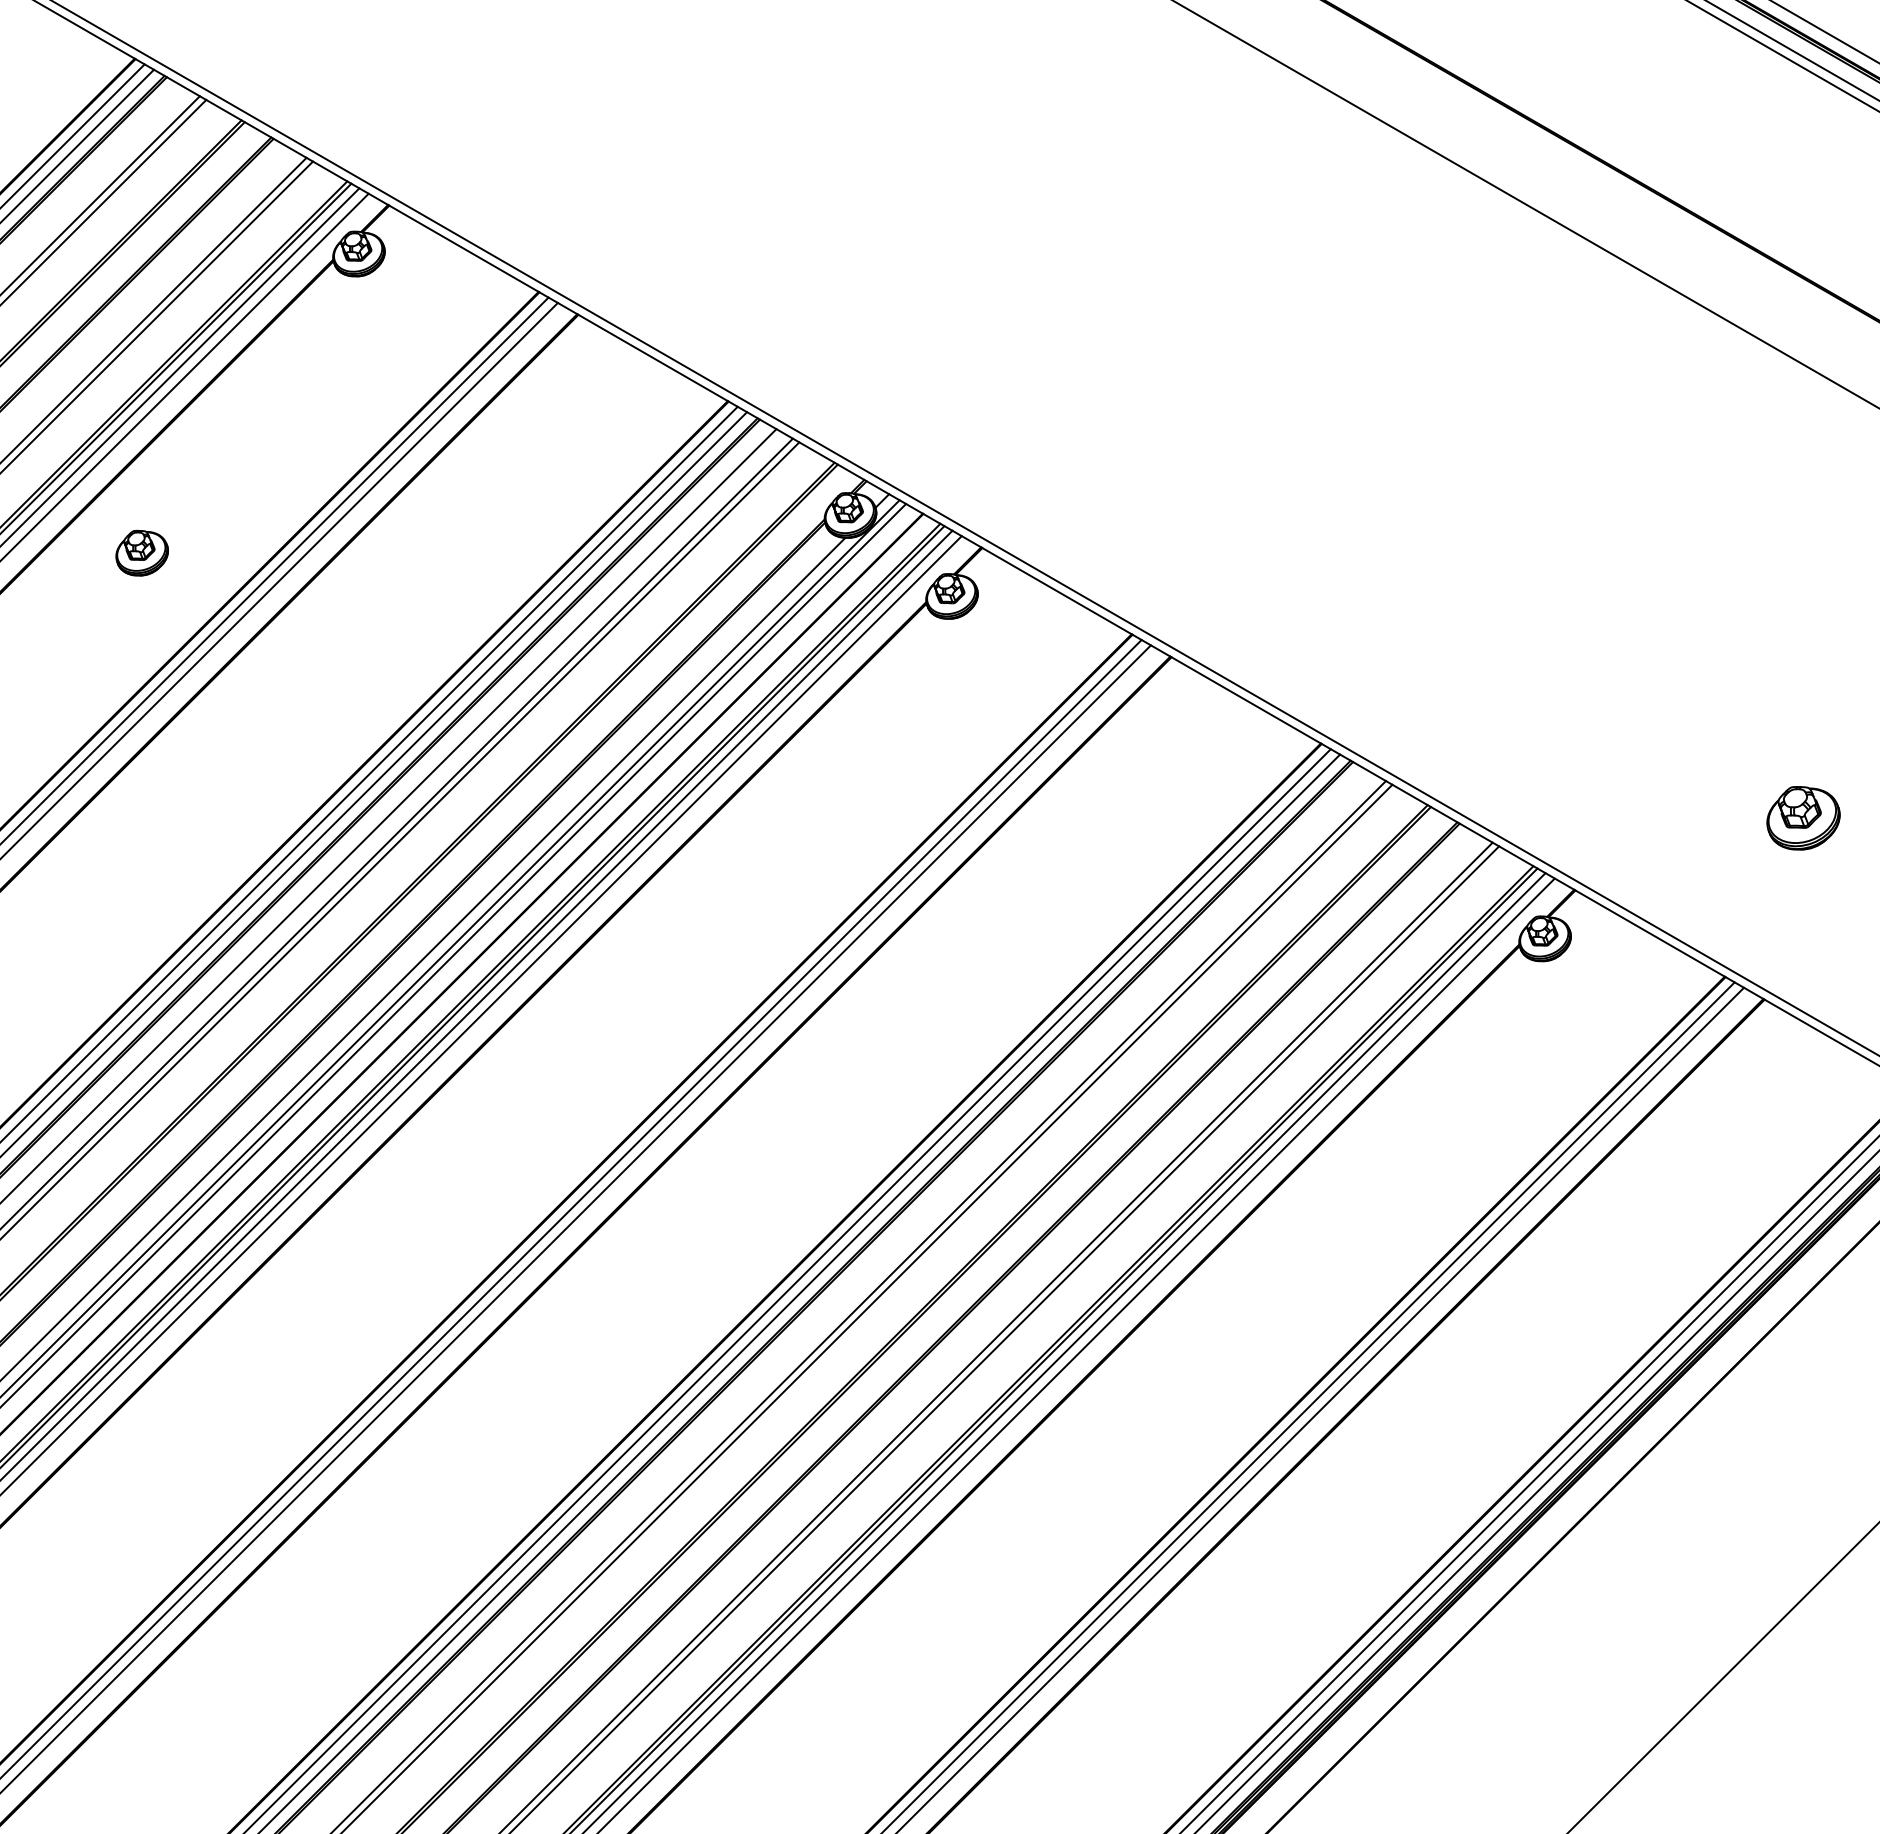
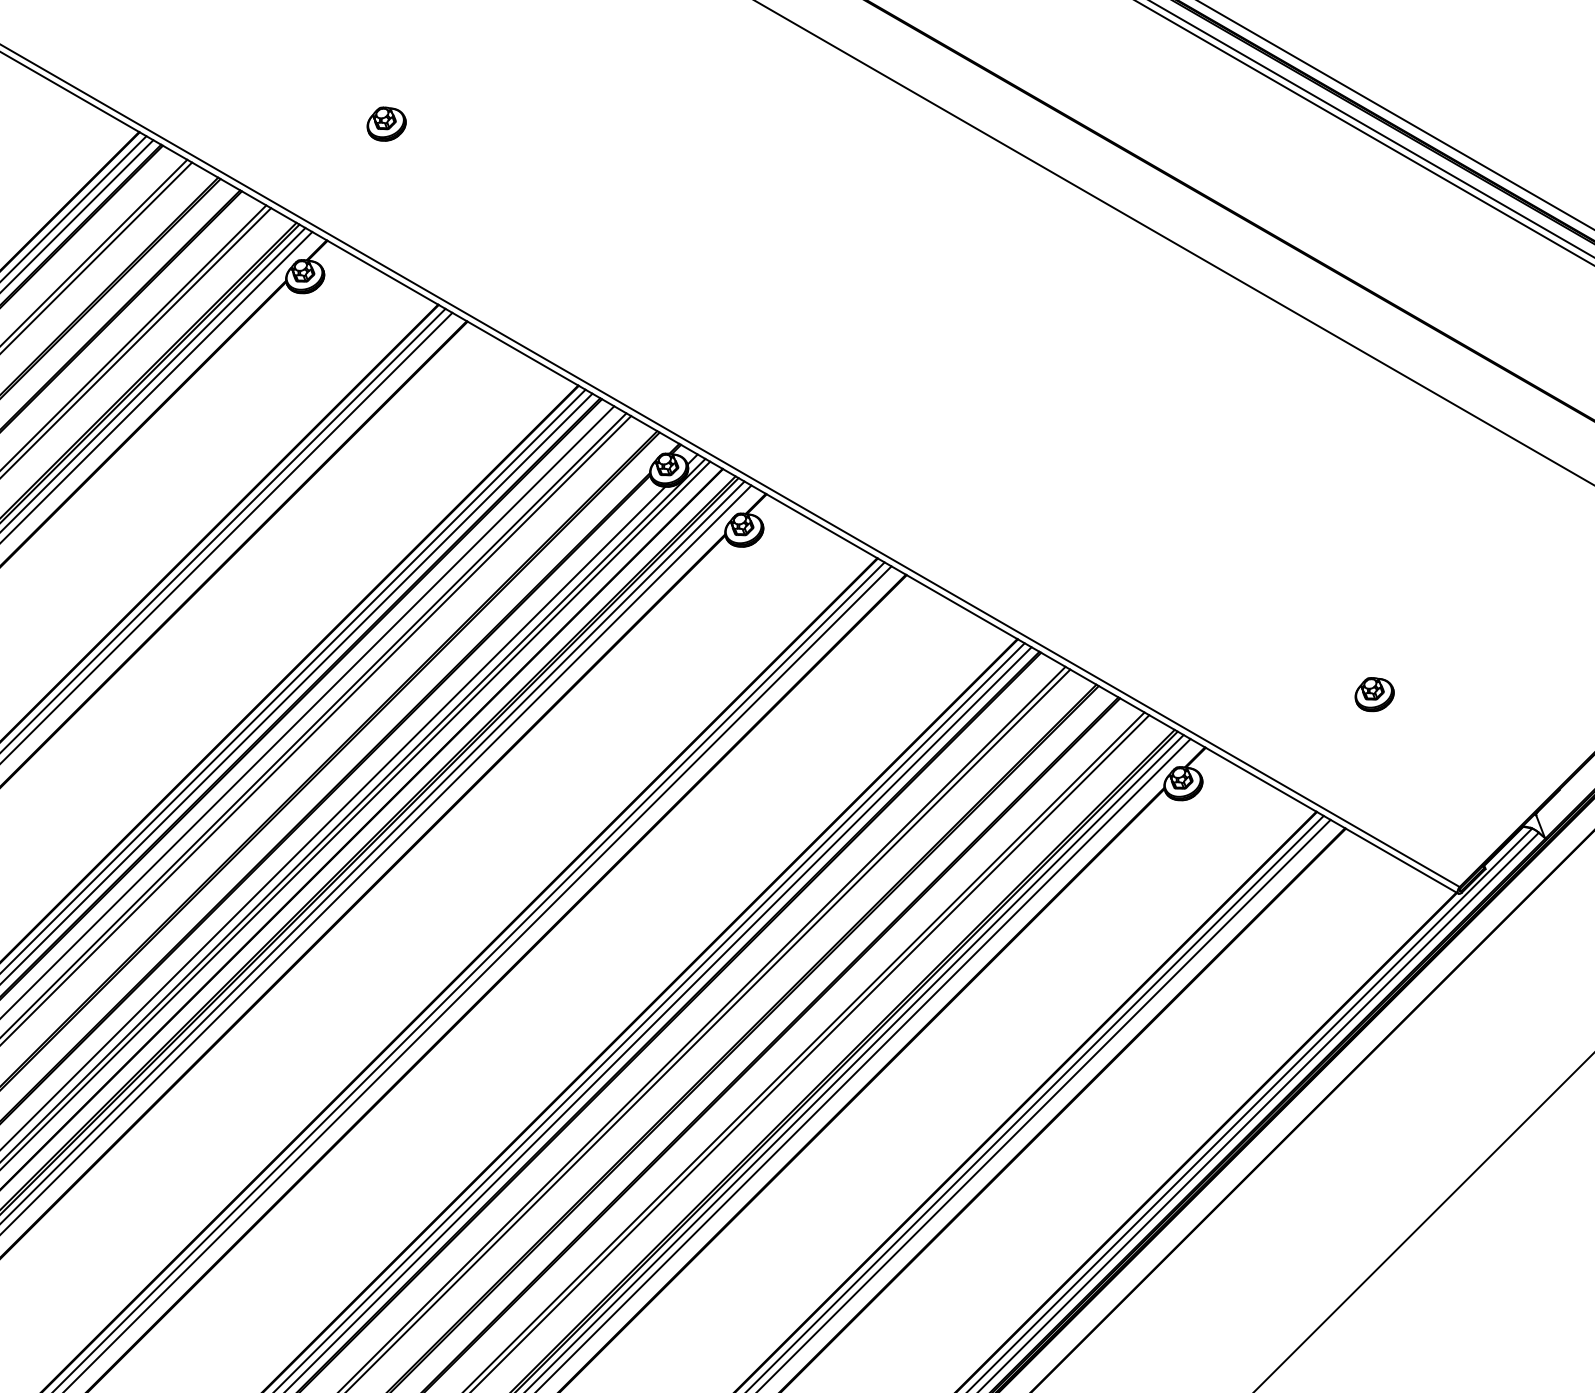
part: (141, 552) -> (386, 123), moved
part: (1803, 818) -> (1374, 694), size x0.71

